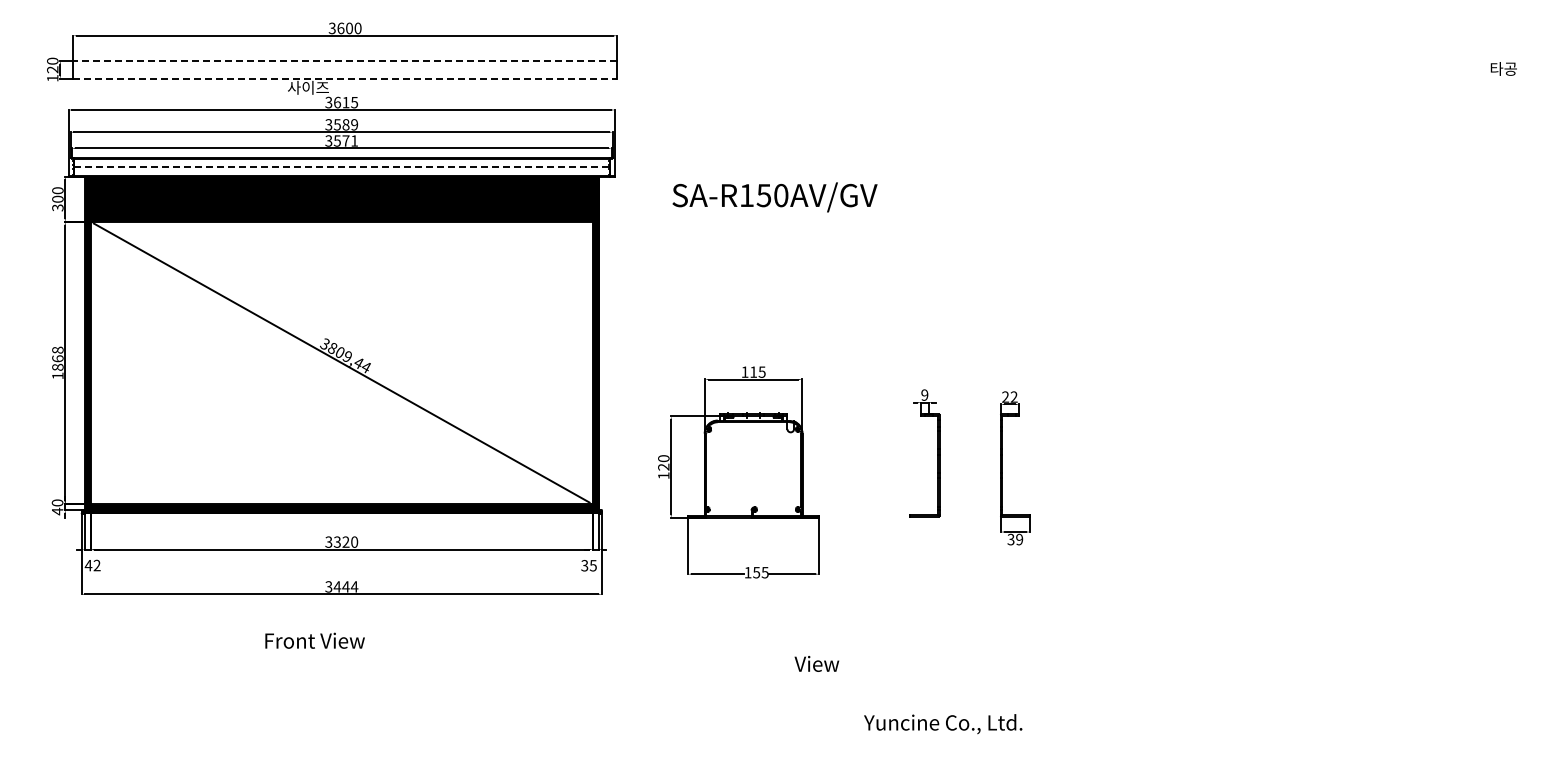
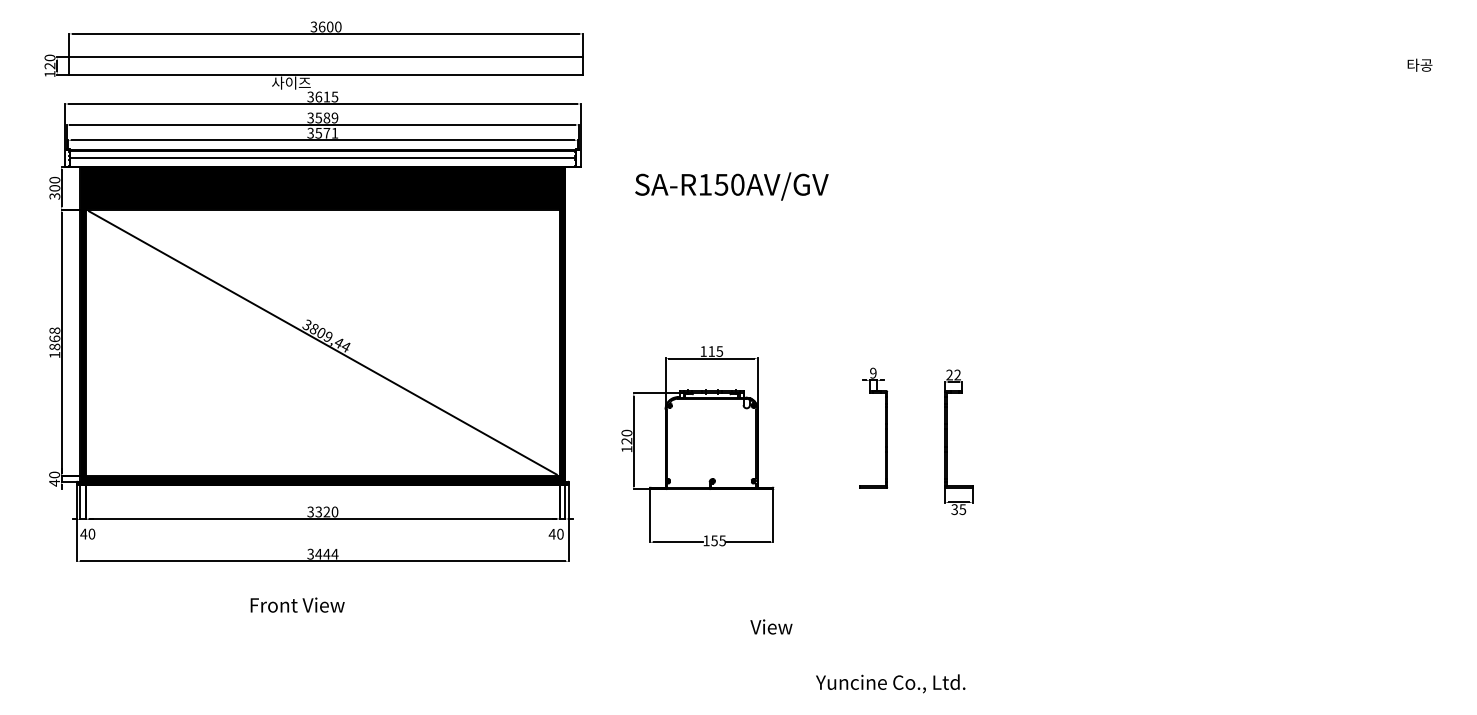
line: (345, 60) -> (326, 57), dashed -> solid
line: (345, 78) -> (326, 74), dashed -> solid
line: (342, 167) -> (323, 158), dashed -> solid
text: (1019, 539) -> (962, 509), 39 -> 35
text: (96, 565) -> (91, 534), 42 -> 40
text: (588, 565) -> (555, 534), 35 -> 40

